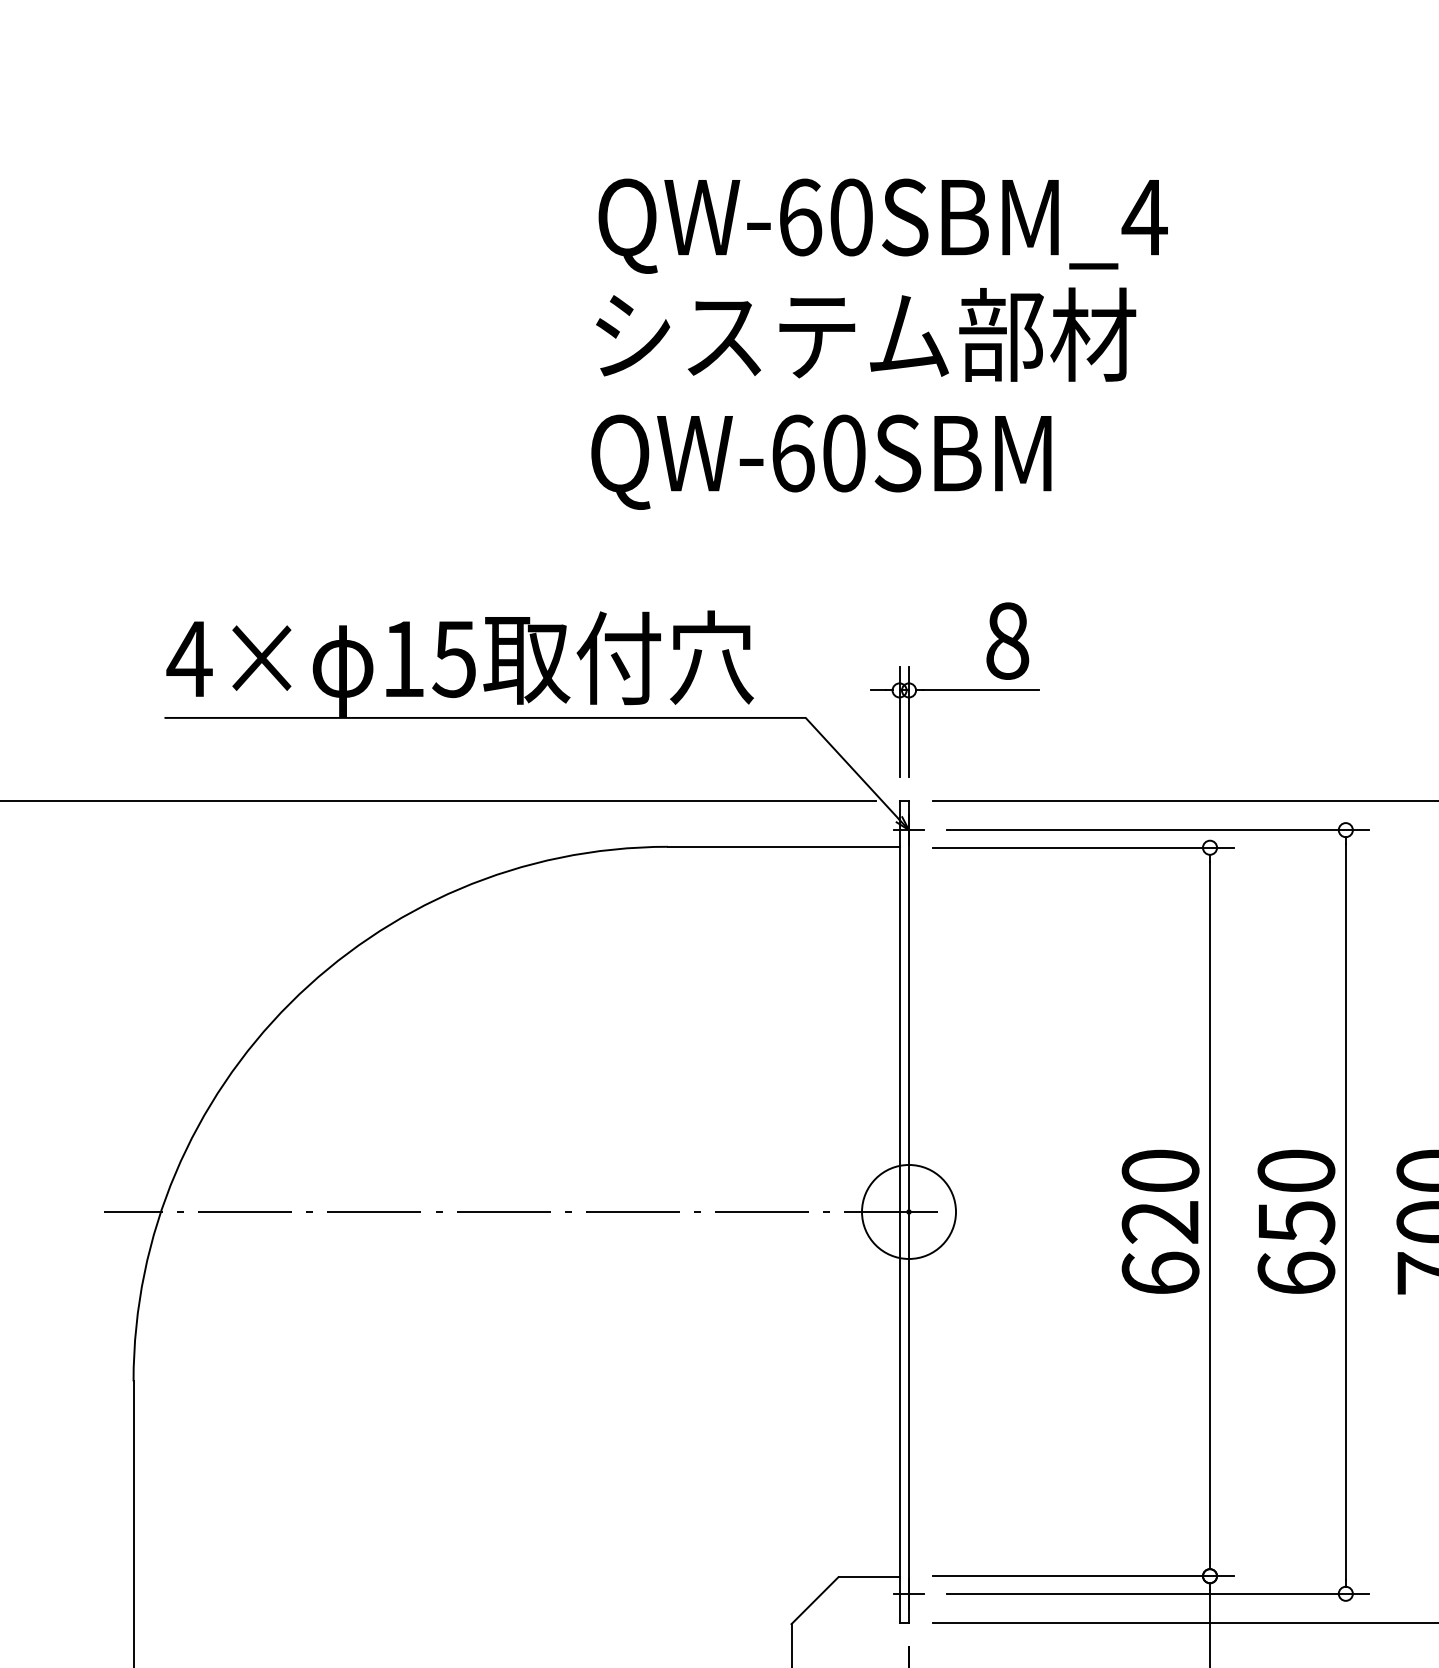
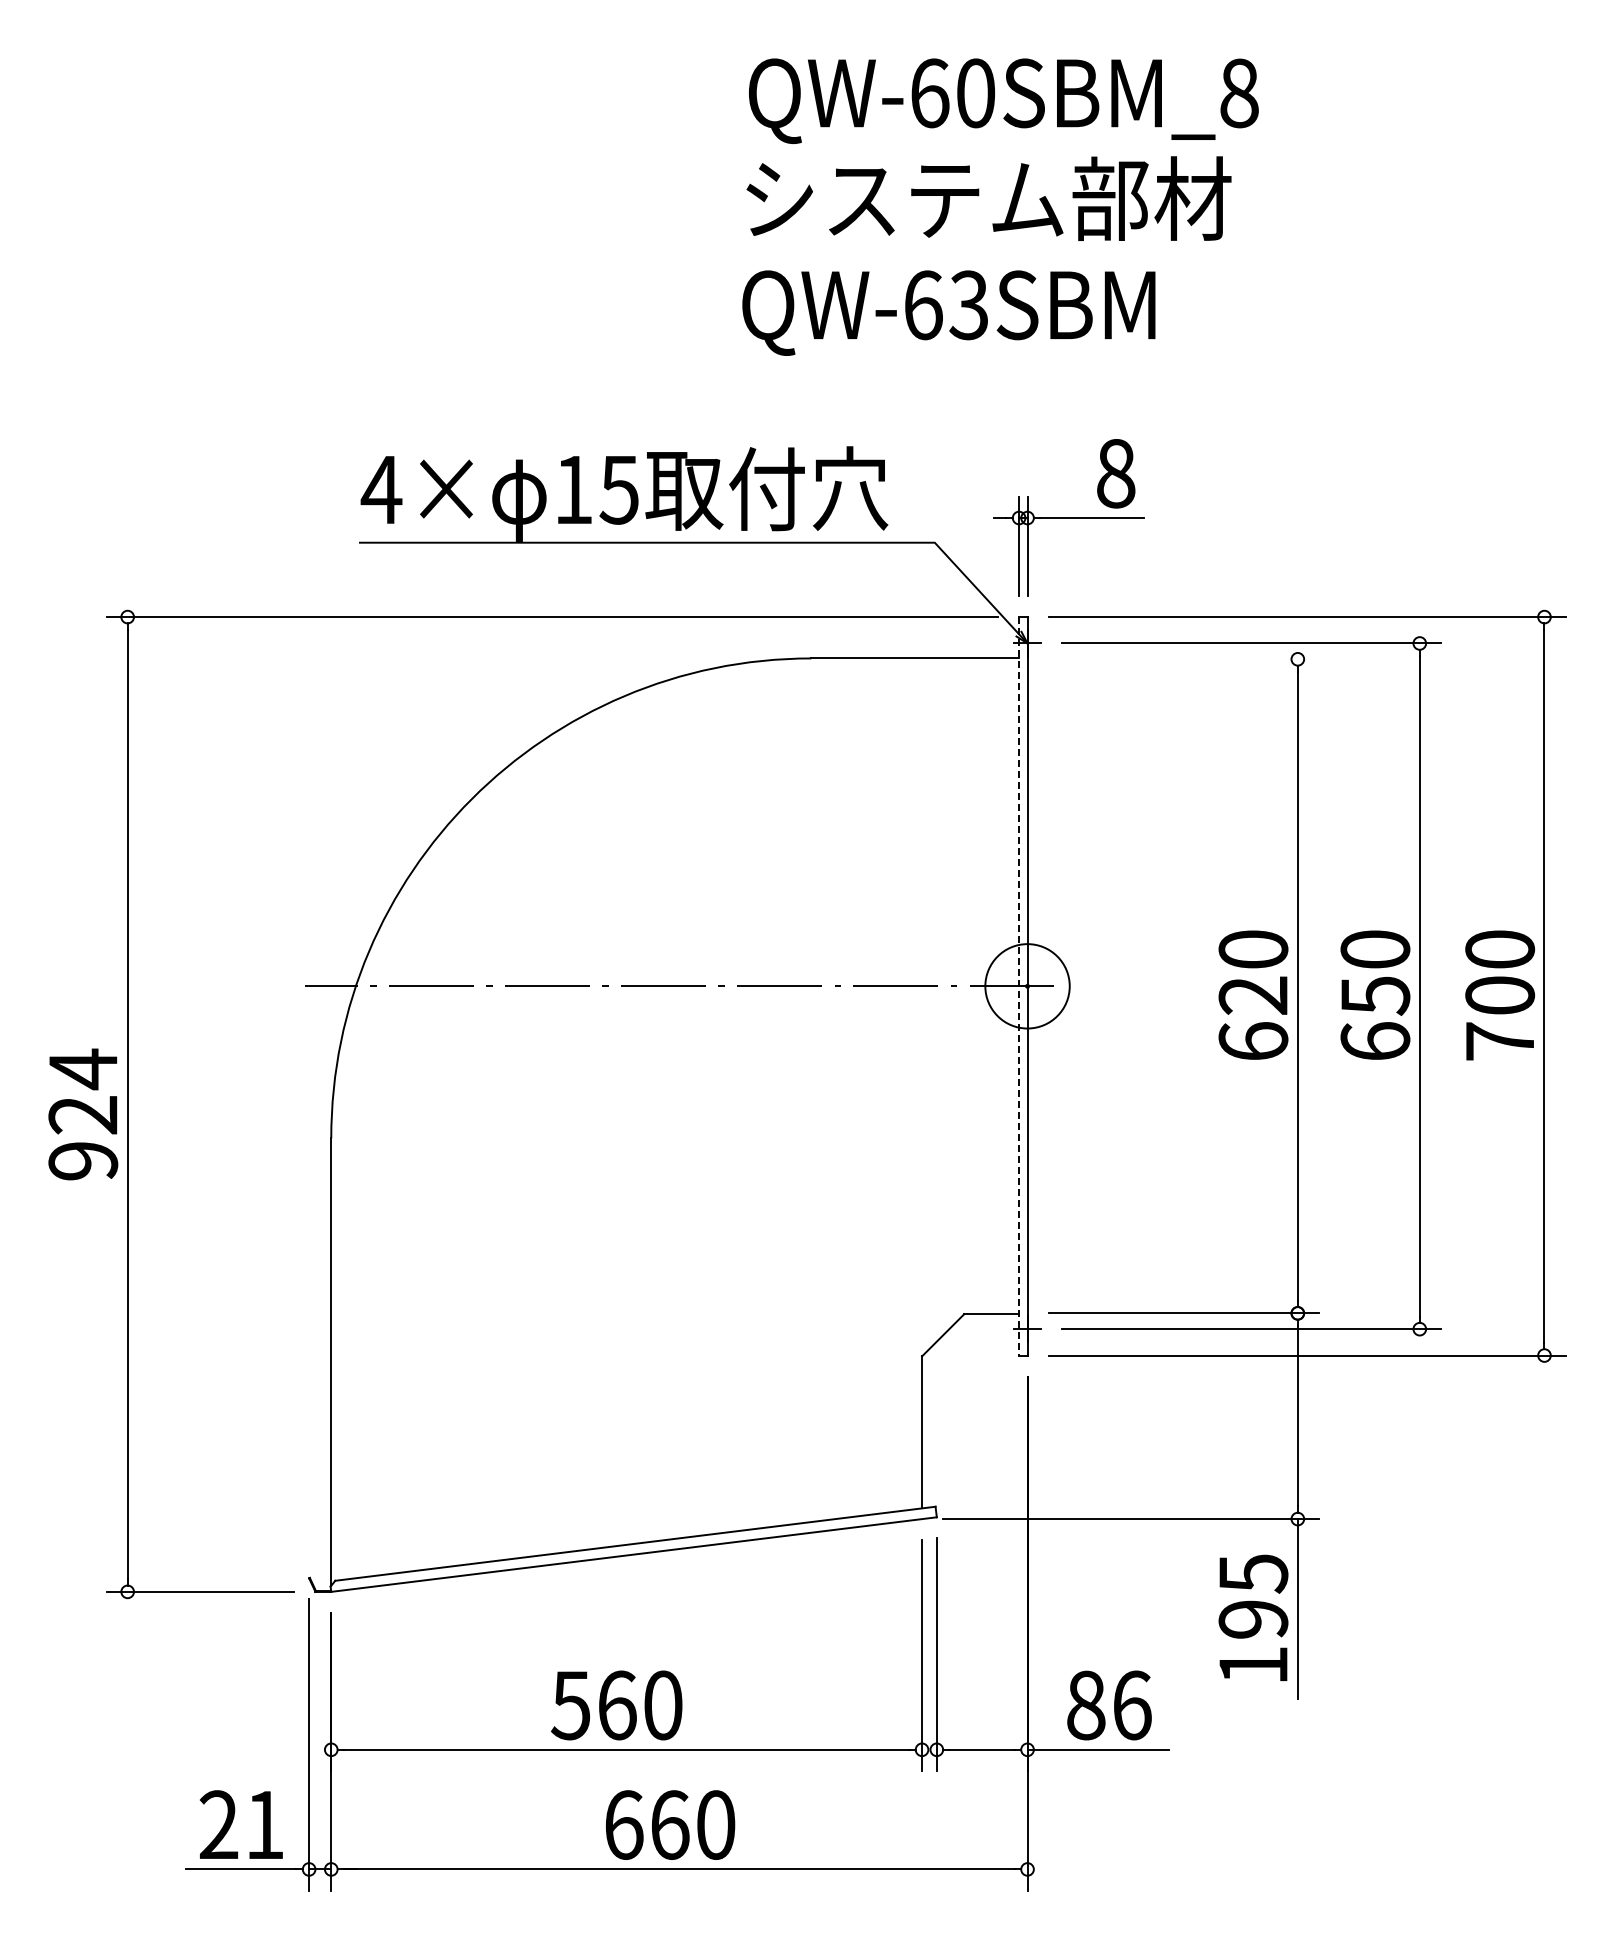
text: (1145, 217) -> (1239, 93), QW-60SBM_4 -> QW-60SBM_8
text: (843, 453) -> (968, 305), QW-60SBM -> QW-63SBM
line: (1082, 847) -> (1183, 659), removed
line: (900, 1212) -> (1019, 986), solid -> dashed

